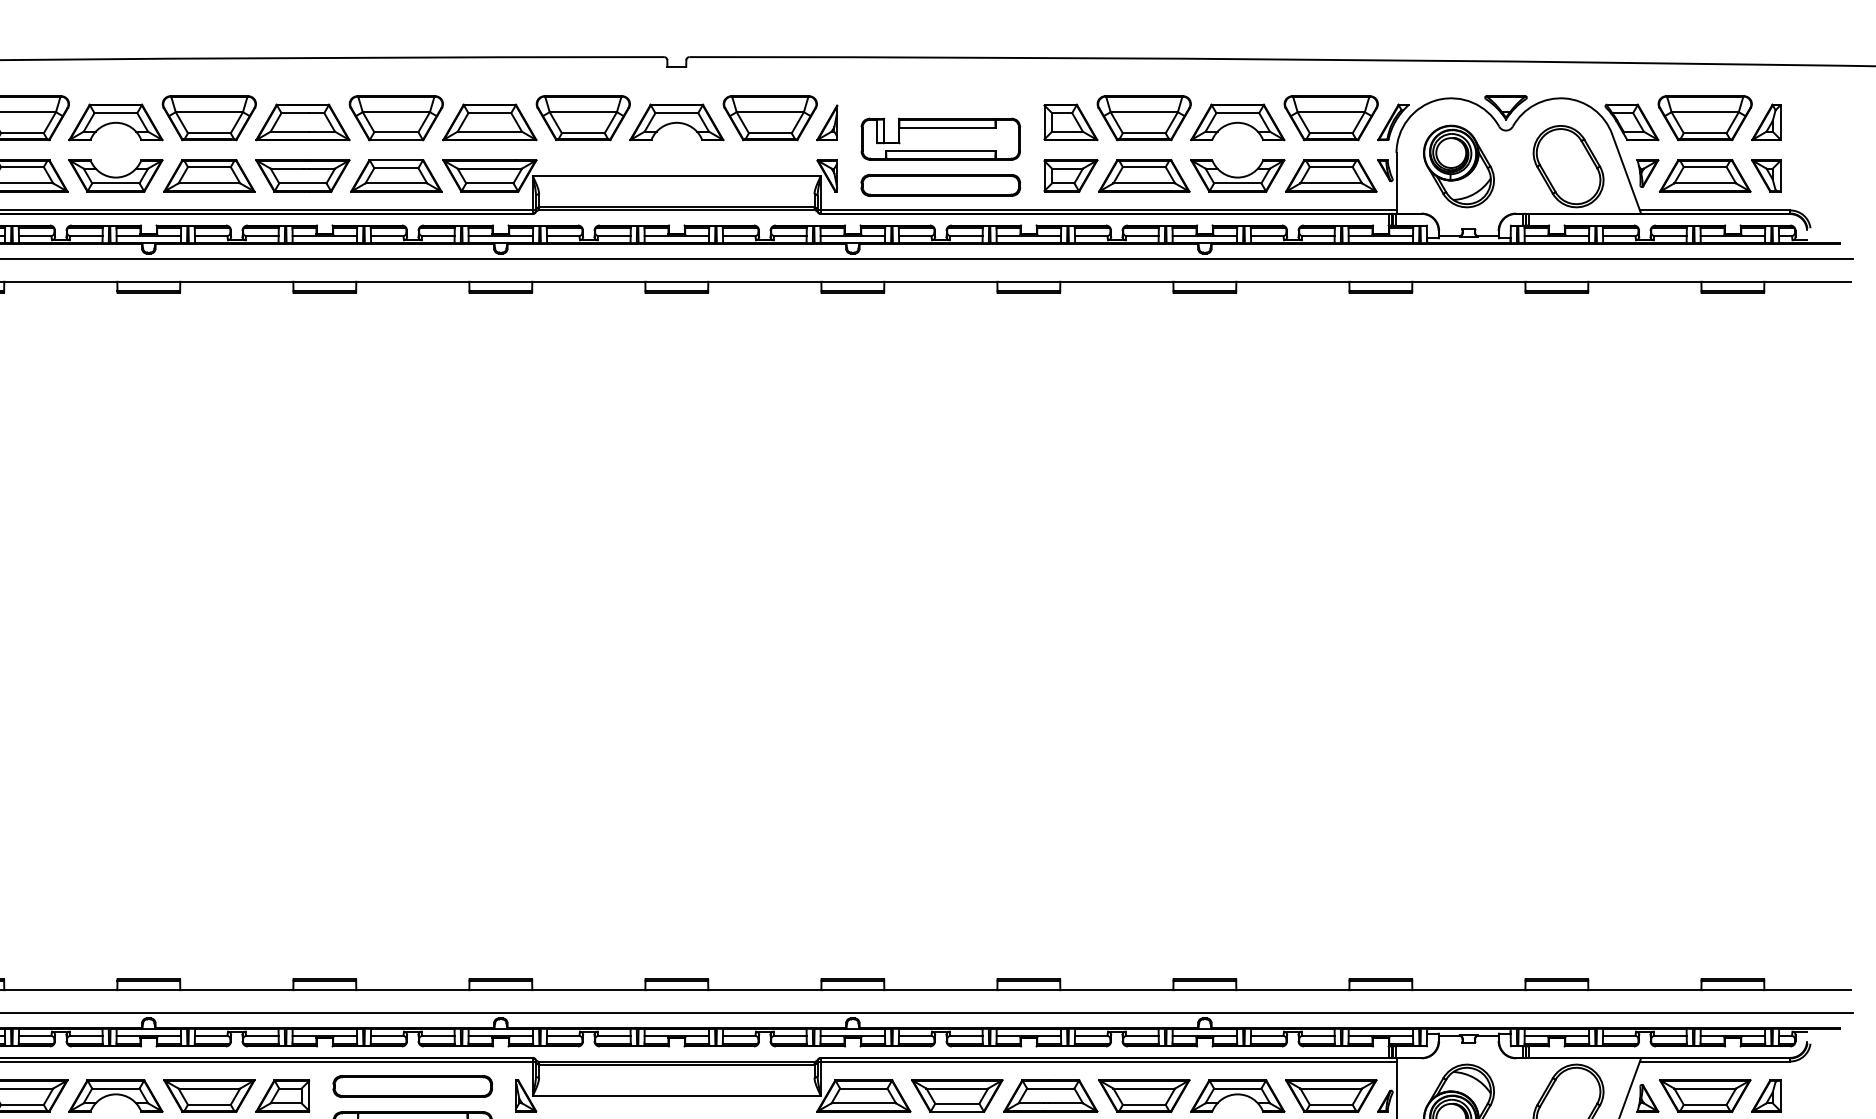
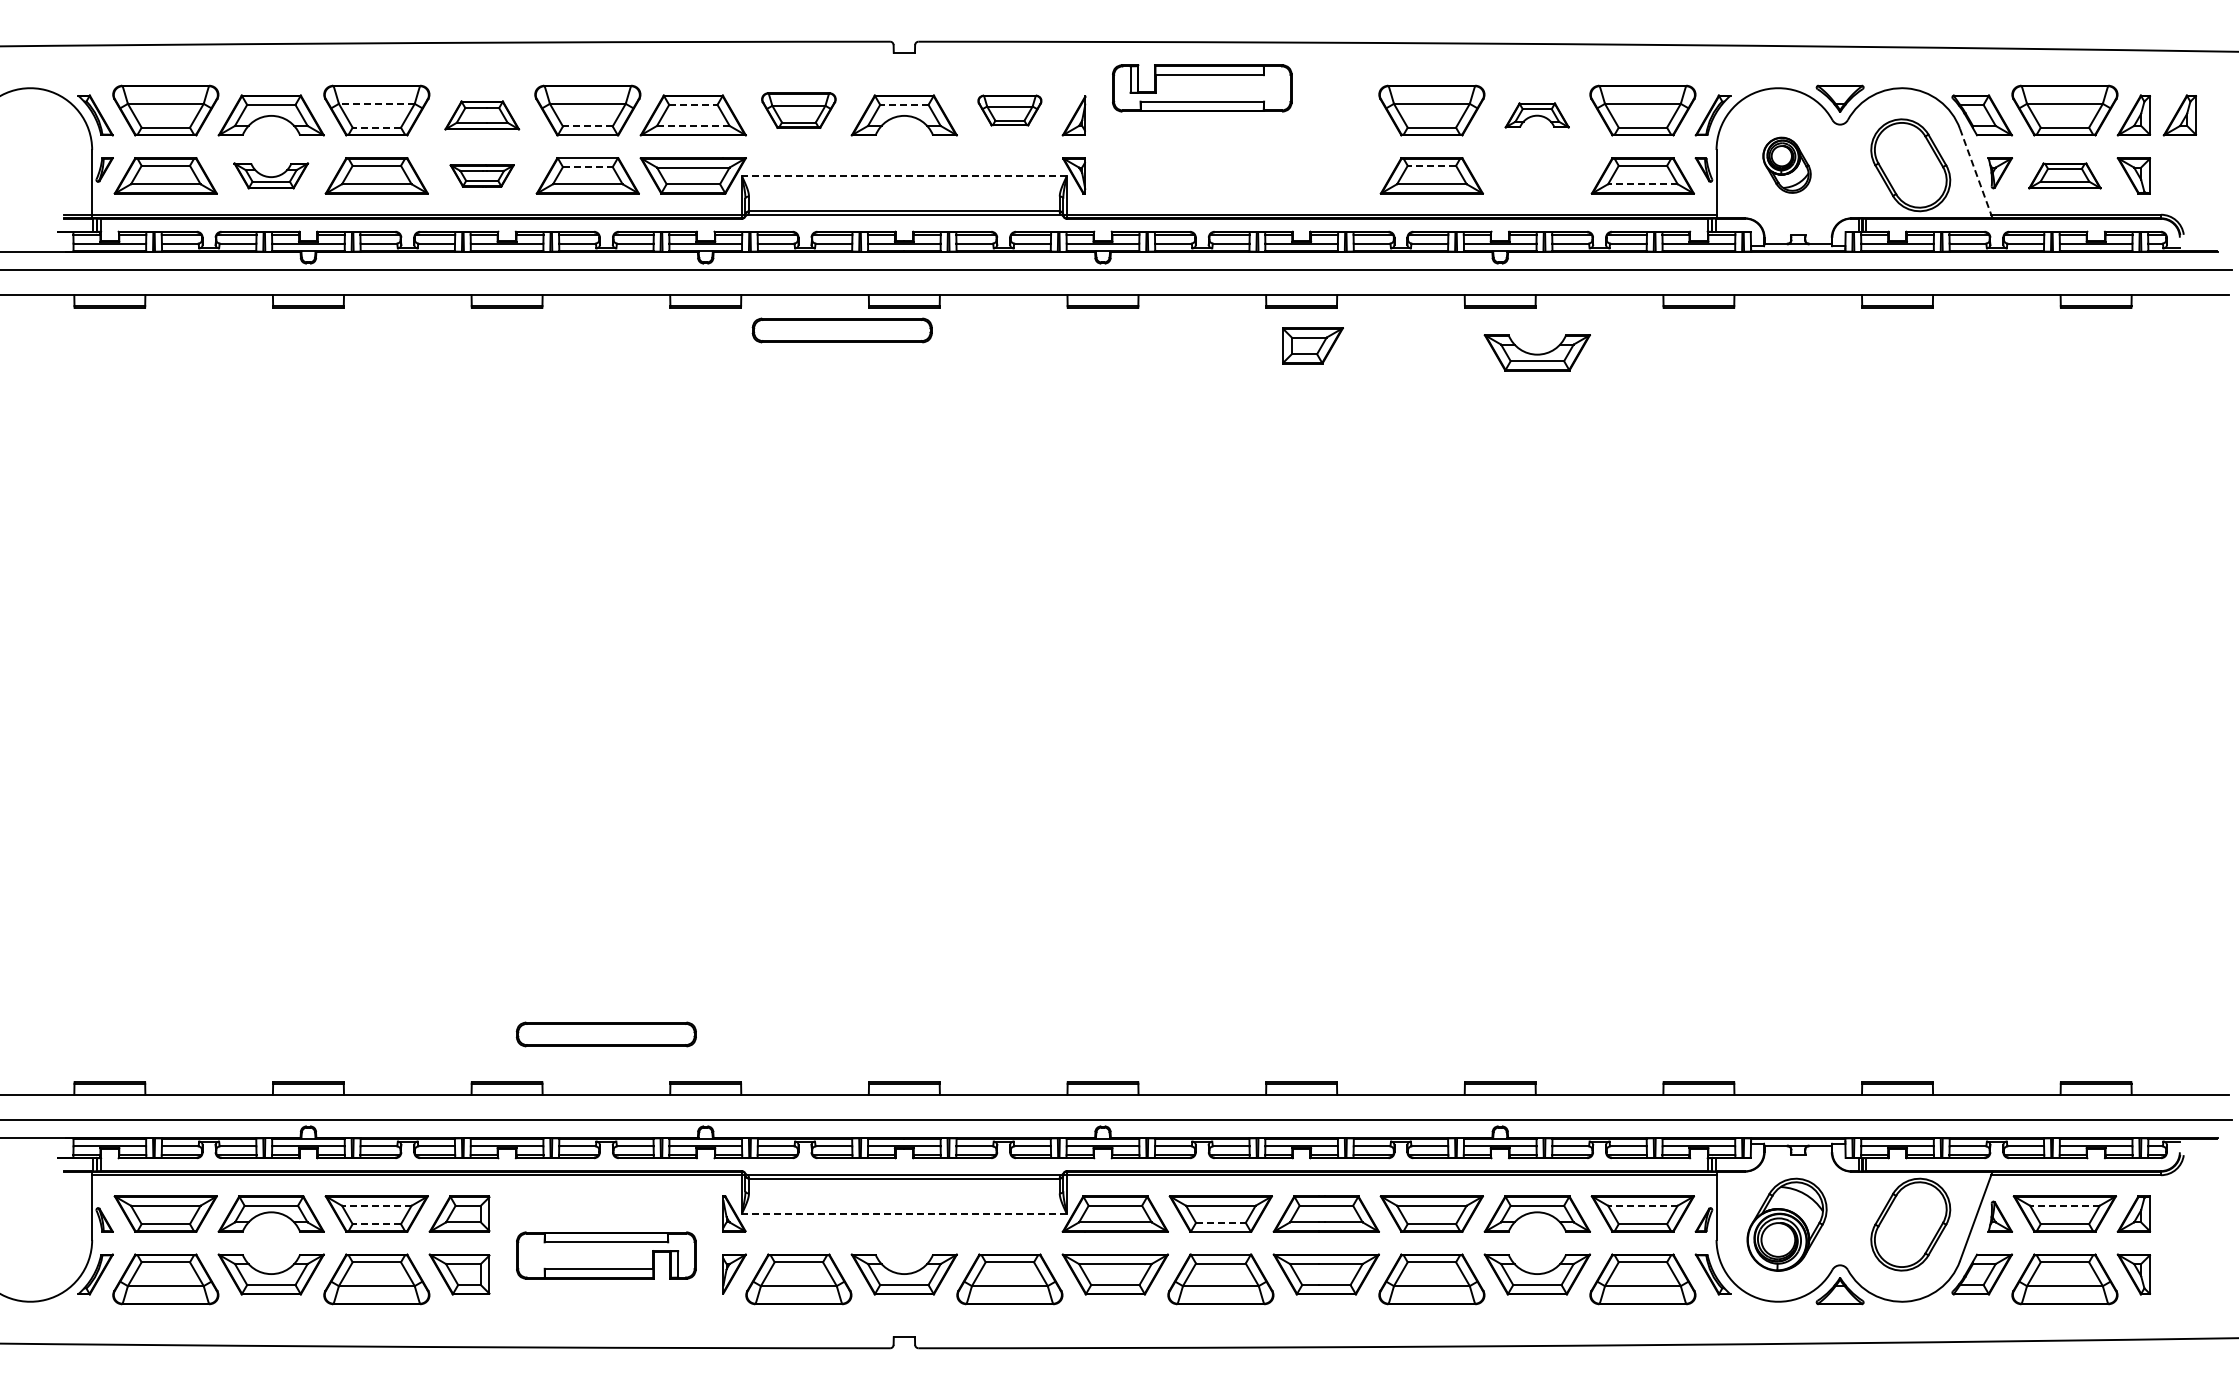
line: (209, 111) -> (376, 103), solid -> dashed
line: (489, 112) -> (693, 104), solid -> dashed
line: (676, 112) -> (903, 104), solid -> dashed
part: (583, 118) -> (798, 110), size x0.7
part: (769, 118) -> (1009, 110), size x0.6
part: (302, 122) -> (481, 115), size x0.7
part: (1070, 122) -> (1348, 115), removed
part: (1236, 122) -> (1536, 115), size x0.6
part: (1806, 122) -> (2179, 115), added
line: (489, 131) -> (692, 125), solid -> dashed
line: (396, 132) -> (587, 126), solid -> dashed
line: (209, 133) -> (376, 127), solid -> dashed
part: (941, 139) -> (1202, 88), moved
line: (1143, 166) -> (1431, 165), solid -> dashed
part: (1458, 166) -> (1786, 165), size x0.6
line: (396, 168) -> (587, 167), solid -> dashed
line: (1626, 173) -> (1976, 173), solid -> dashed
part: (115, 175) -> (270, 175), size x0.7
part: (302, 175) -> (481, 175), size x0.6
part: (1070, 175) -> (1312, 345), moved
part: (1236, 175) -> (1536, 352), moved
part: (1704, 175) -> (2064, 175), size x0.7
line: (676, 176) -> (903, 176), solid -> dashed
line: (1330, 183) -> (1642, 184), solid -> dashed
part: (940, 185) -> (841, 330), moved
part: (412, 1086) -> (605, 1034), moved
line: (209, 1088) -> (376, 1205), solid -> dashed
line: (1330, 1088) -> (1642, 1205), solid -> dashed
line: (1704, 1088) -> (2064, 1205), solid -> dashed
line: (676, 1095) -> (903, 1213), solid -> dashed
line: (956, 1103) -> (1220, 1222), solid -> dashed
line: (209, 1105) -> (376, 1224), solid -> dashed

